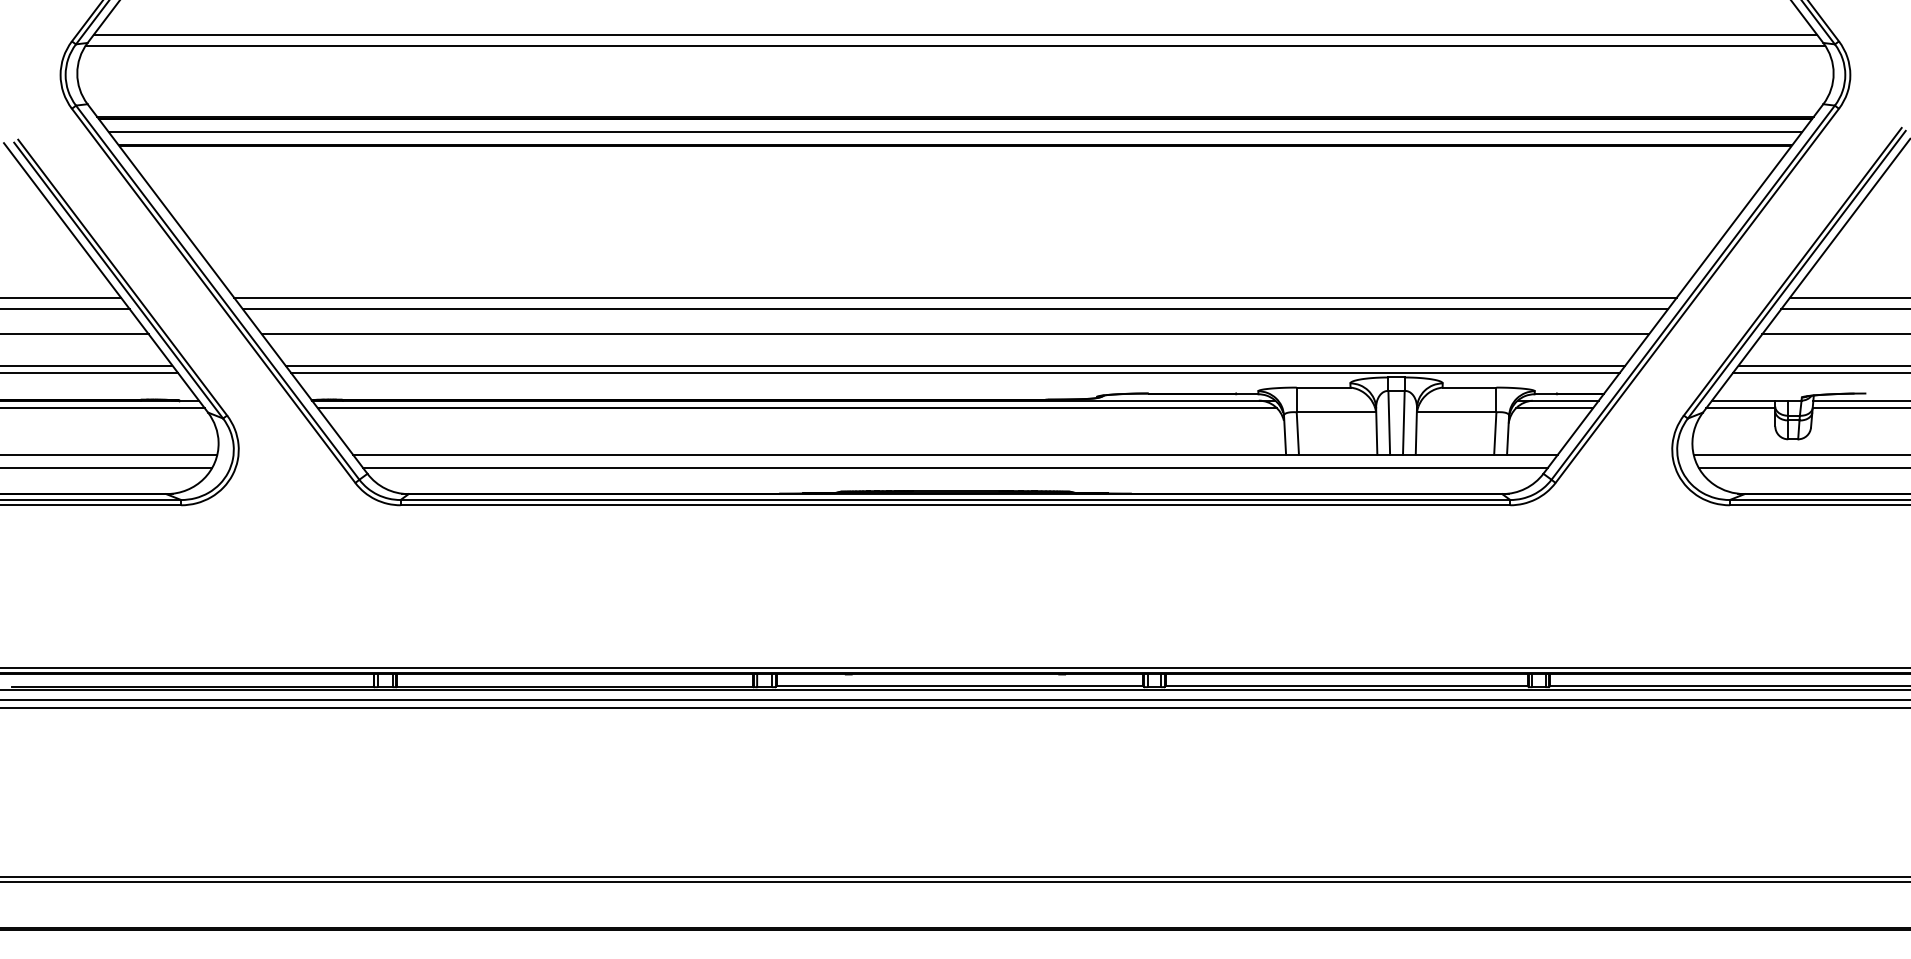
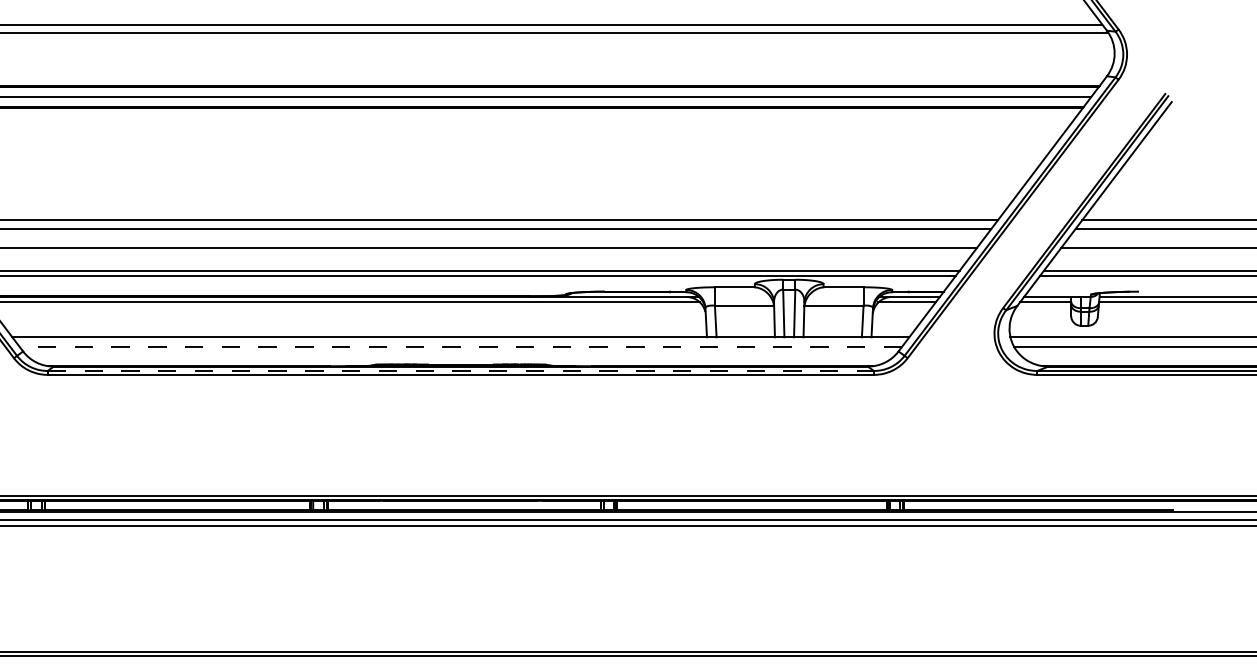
line: (955, 467) -> (460, 346), solid -> dashed
line: (955, 500) -> (460, 371), solid -> dashed

